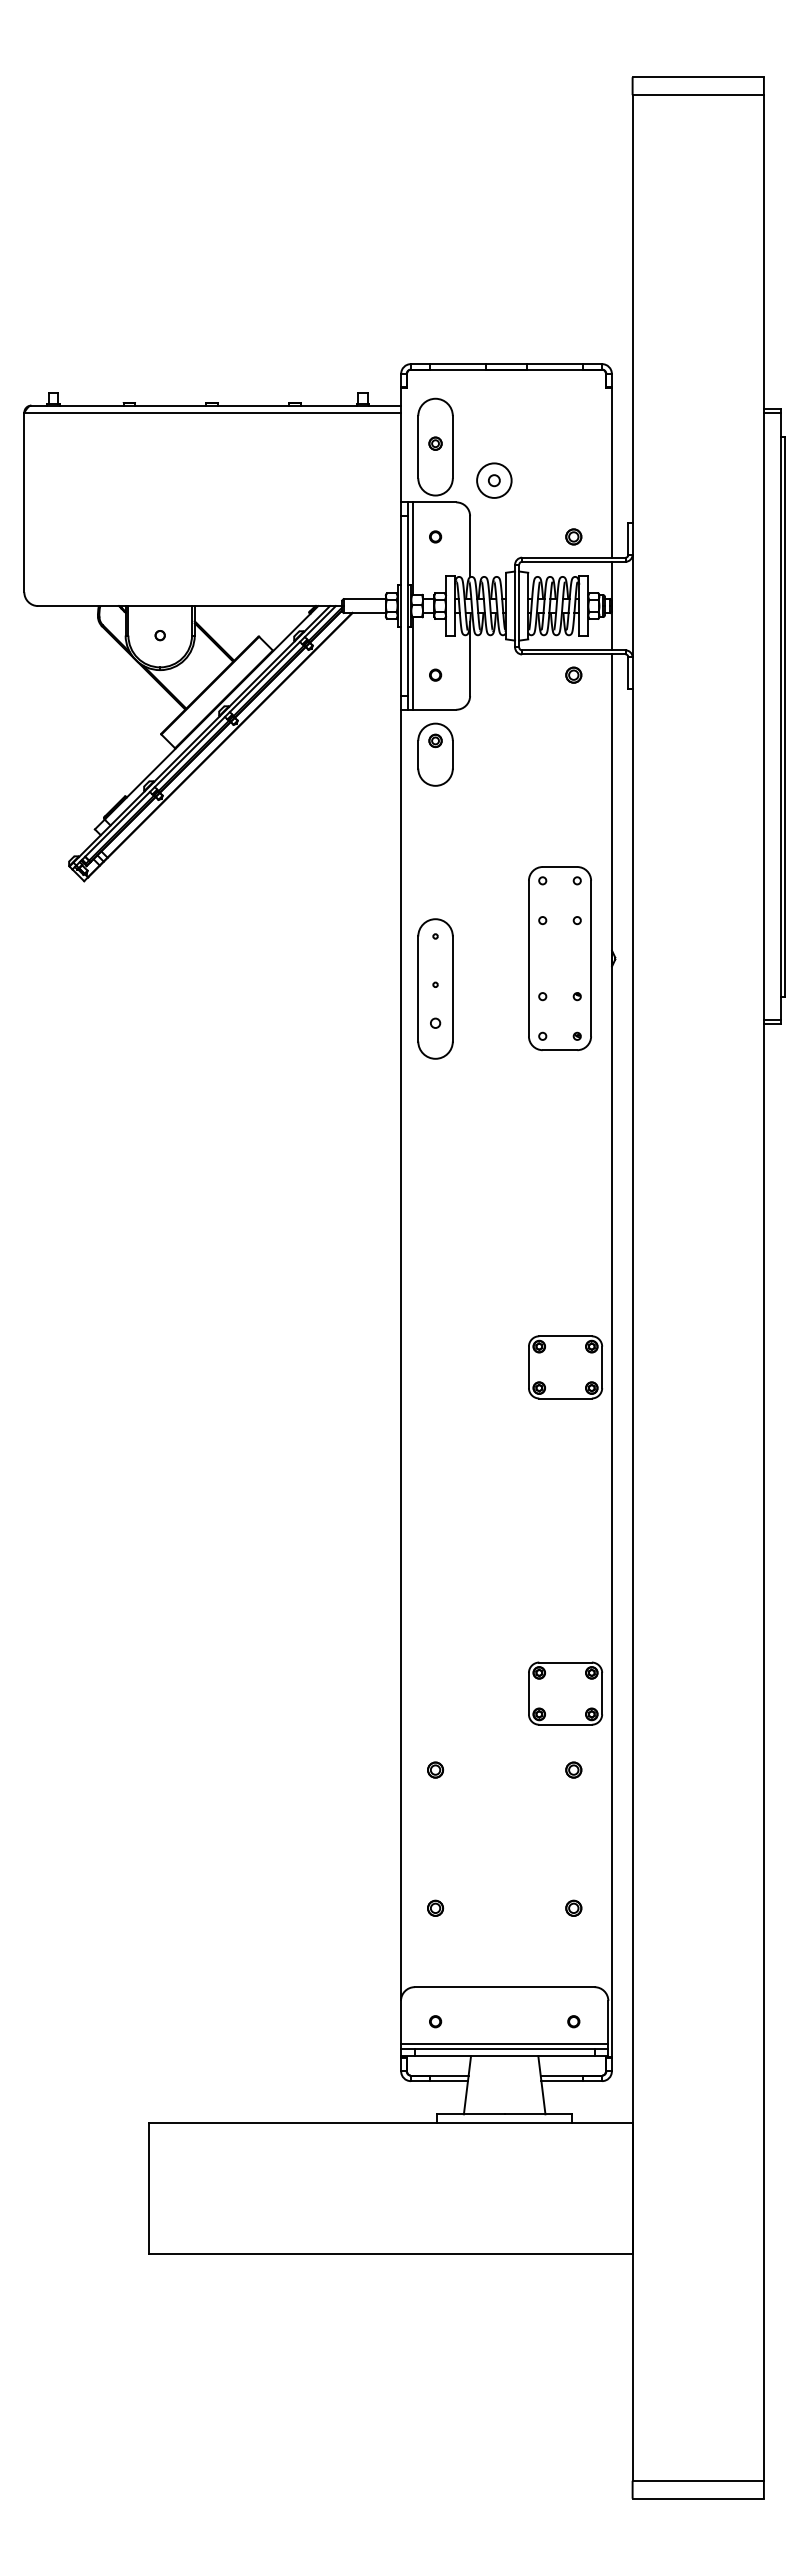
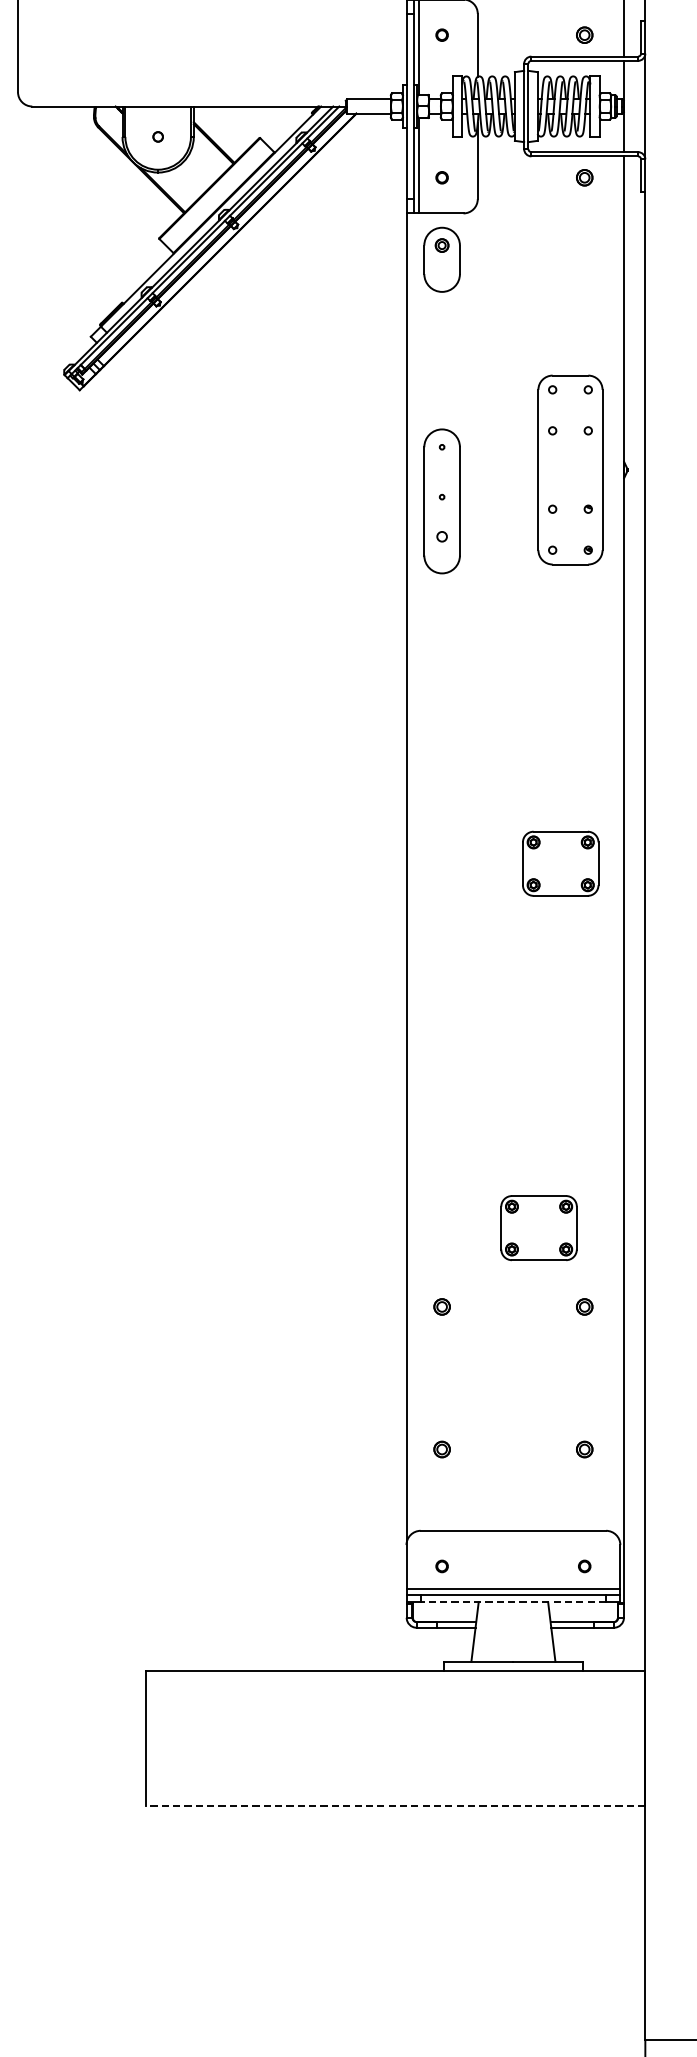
part: (565, 1367) -> (560, 863), moved
part: (565, 1693) -> (539, 1227), moved
line: (504, 2056) -> (513, 1602), solid -> dashed
line: (390, 2253) -> (395, 1805), solid -> dashed

